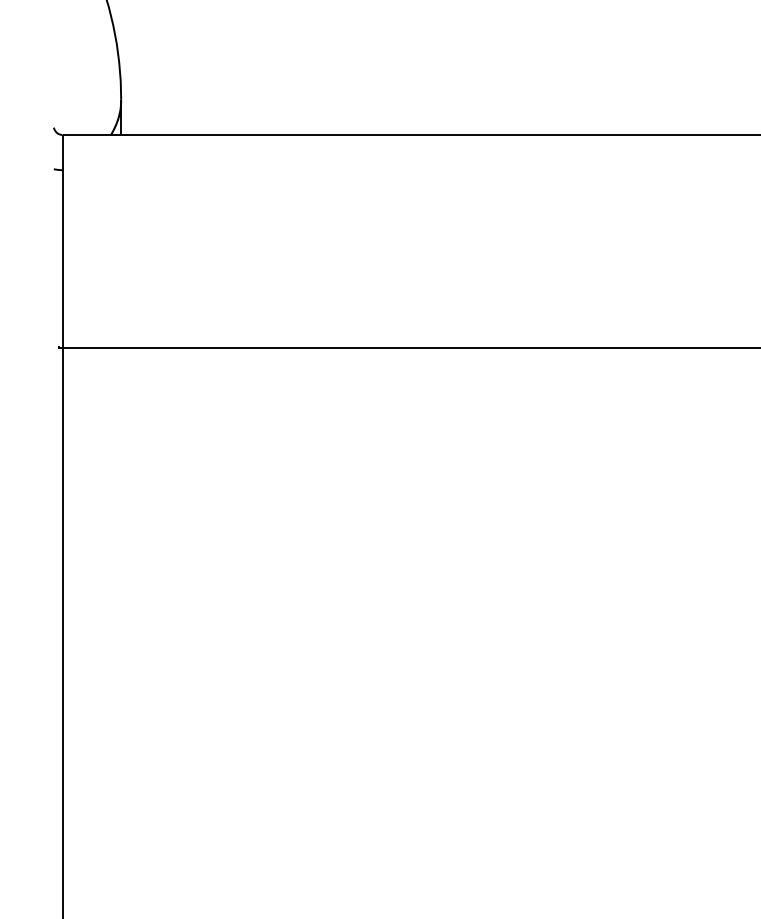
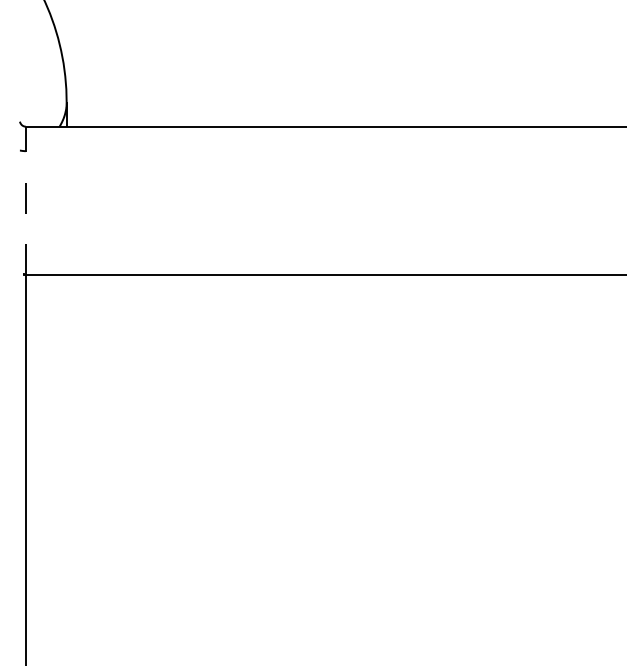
line: (61, 241) -> (25, 200), solid -> dashed

